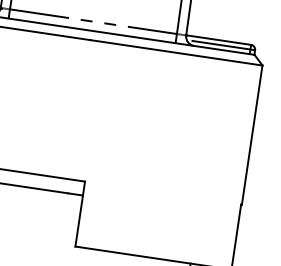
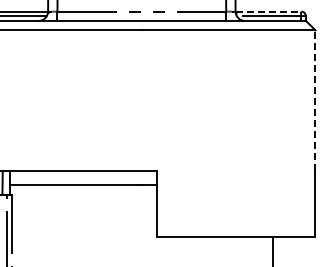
line: (218, 40) -> (268, 11), solid -> dashed
line: (252, 134) -> (315, 100), solid -> dashed

